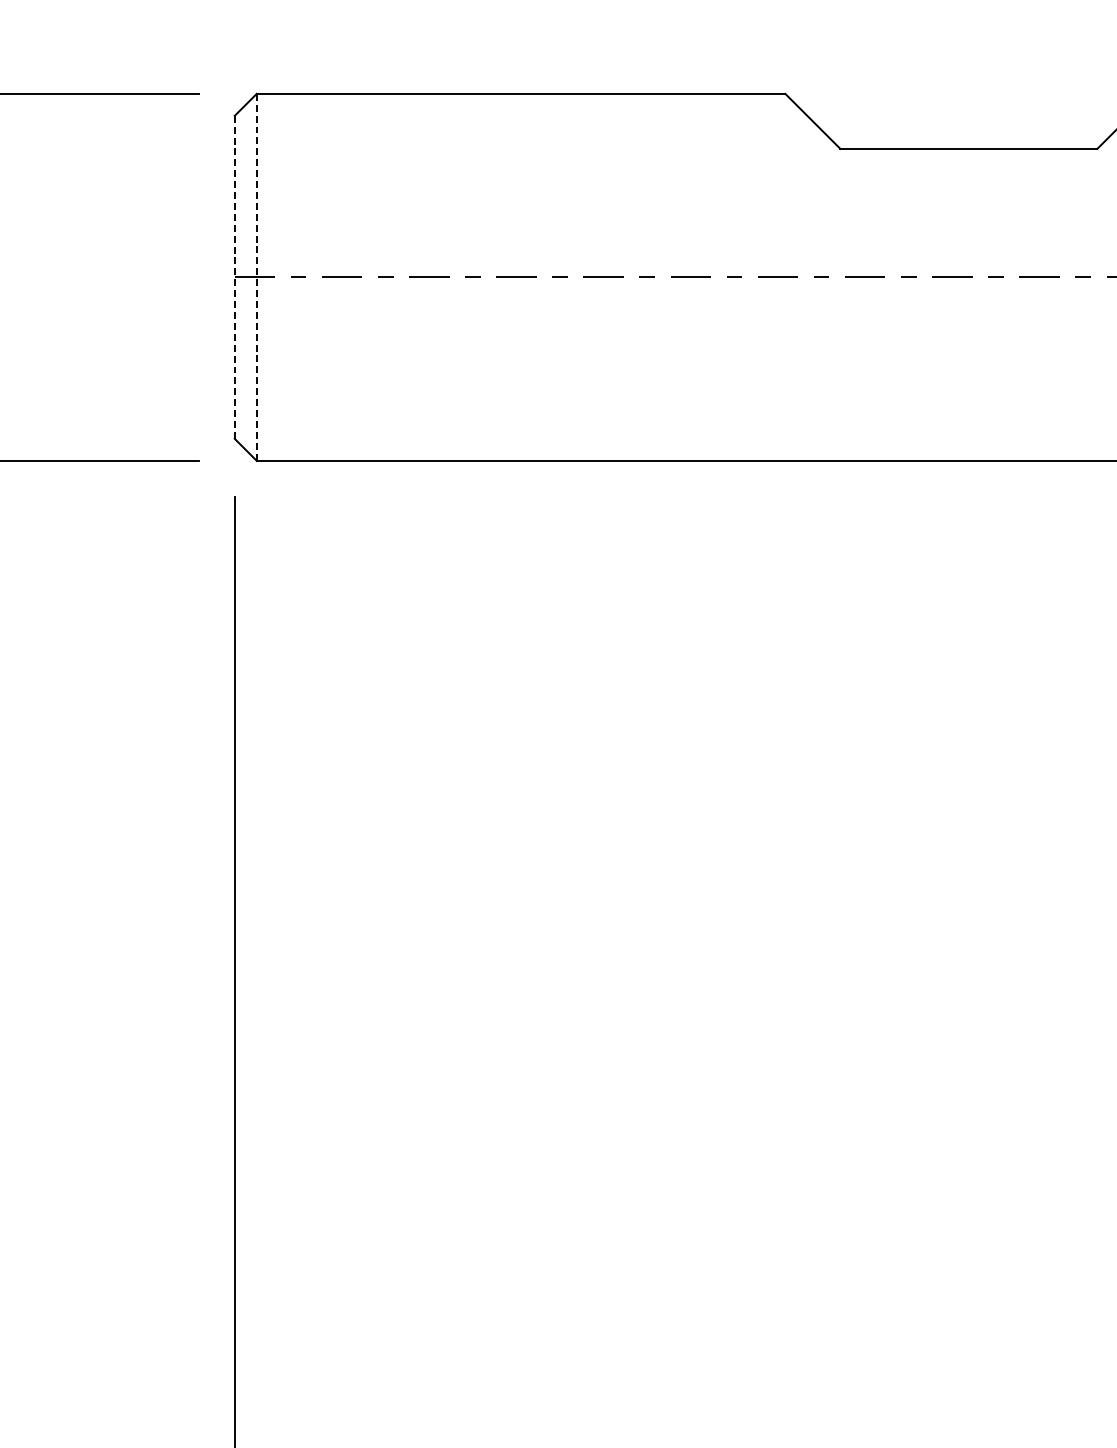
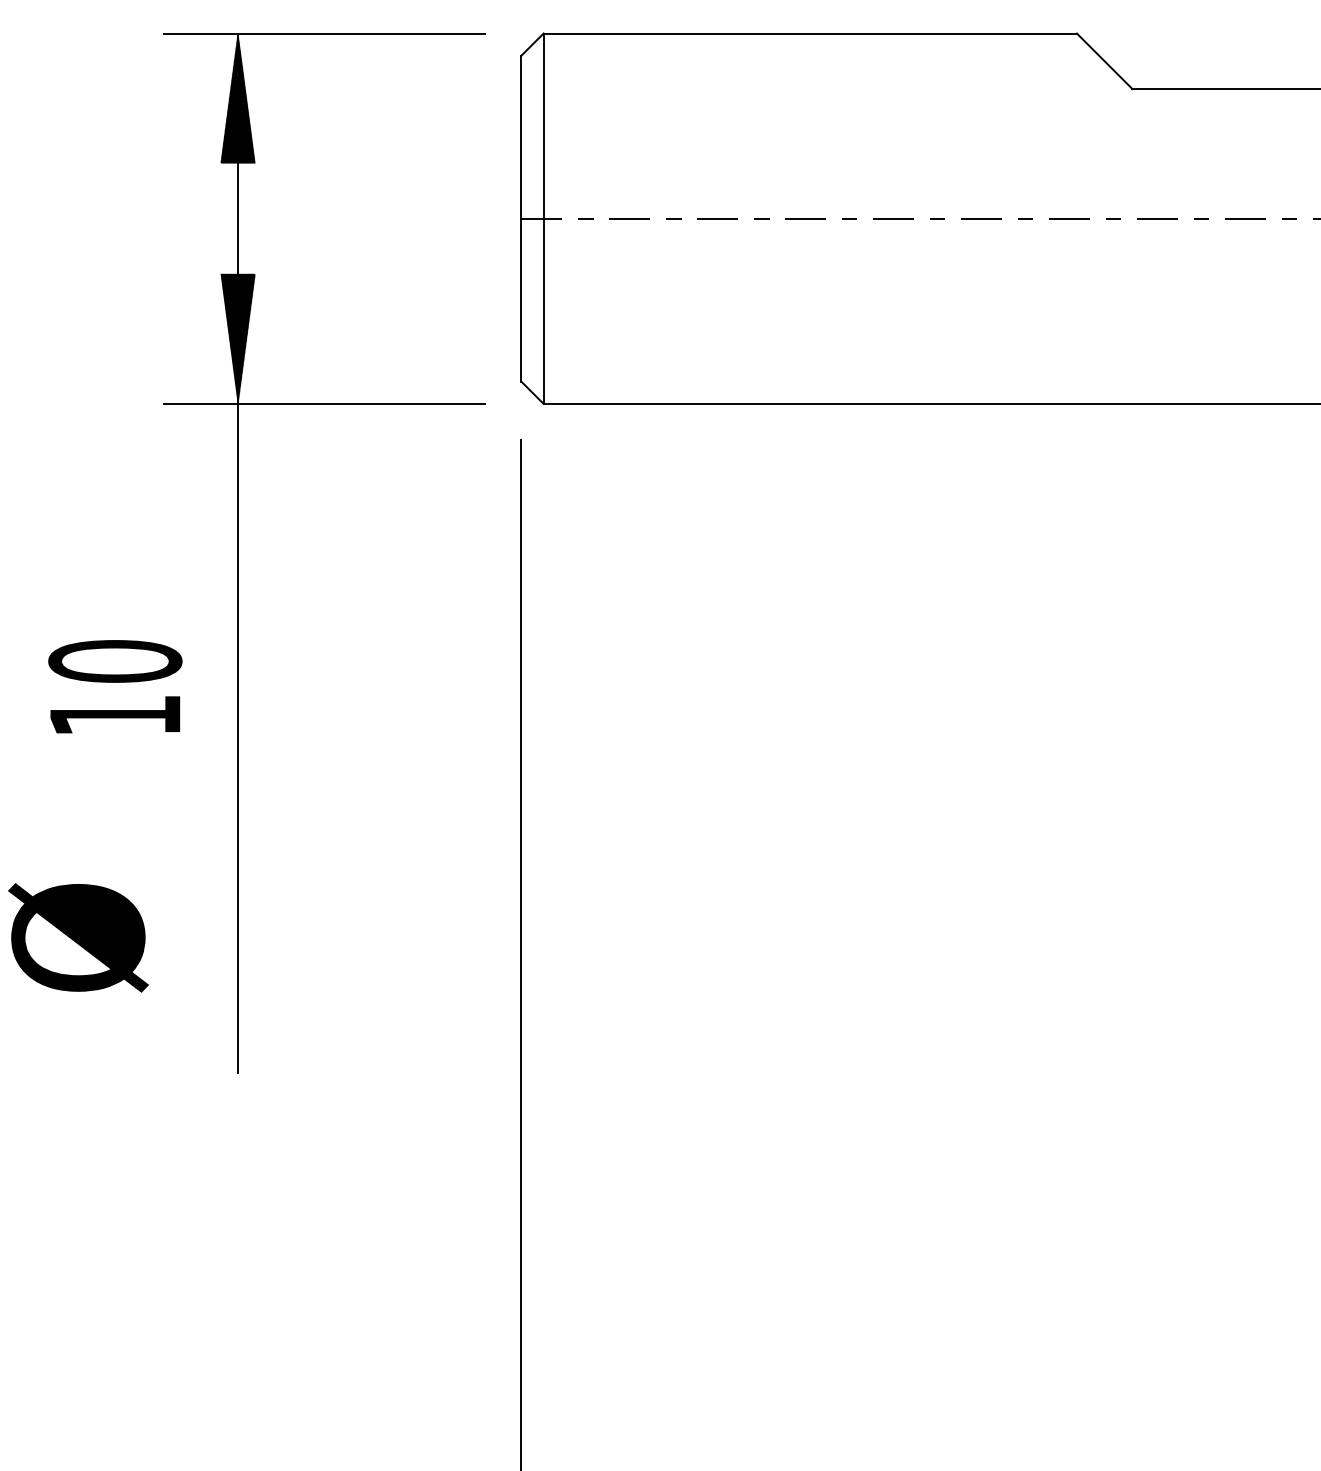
line: (234, 277) -> (521, 218), dashed -> solid
line: (256, 278) -> (543, 219), dashed -> solid

